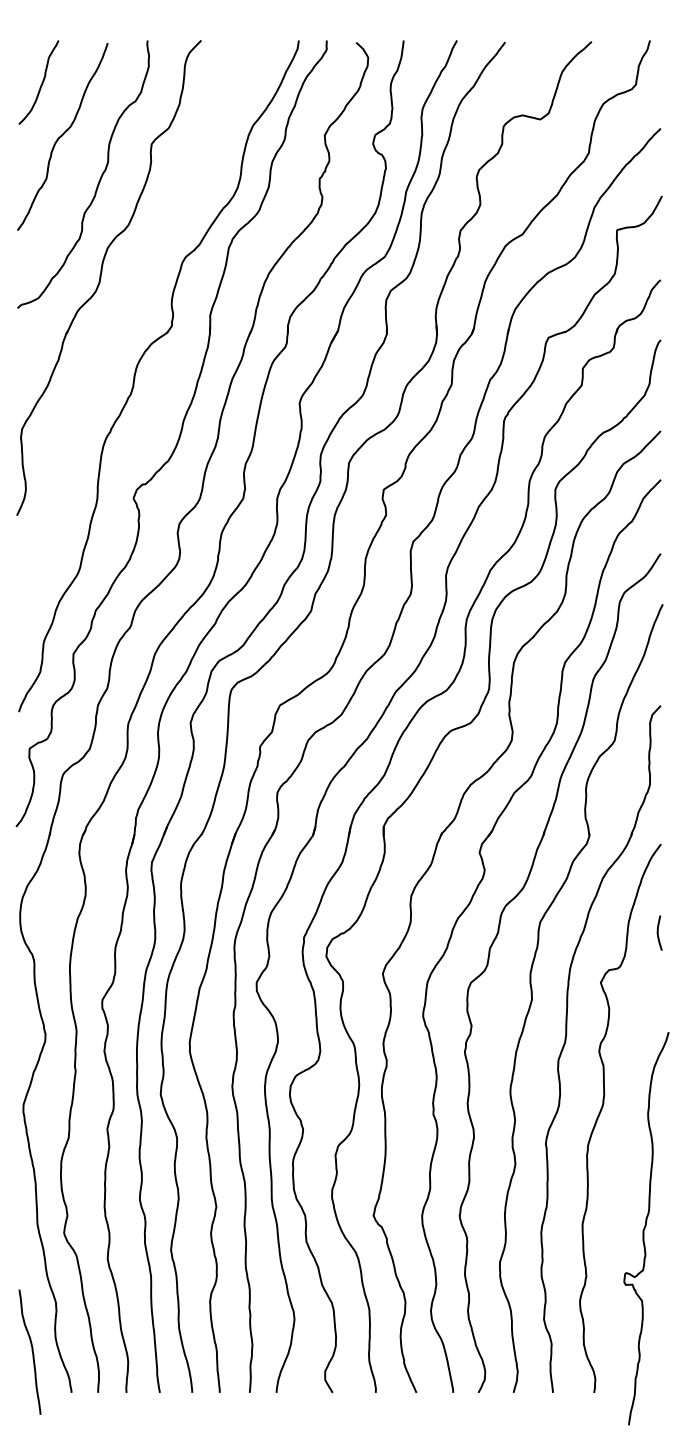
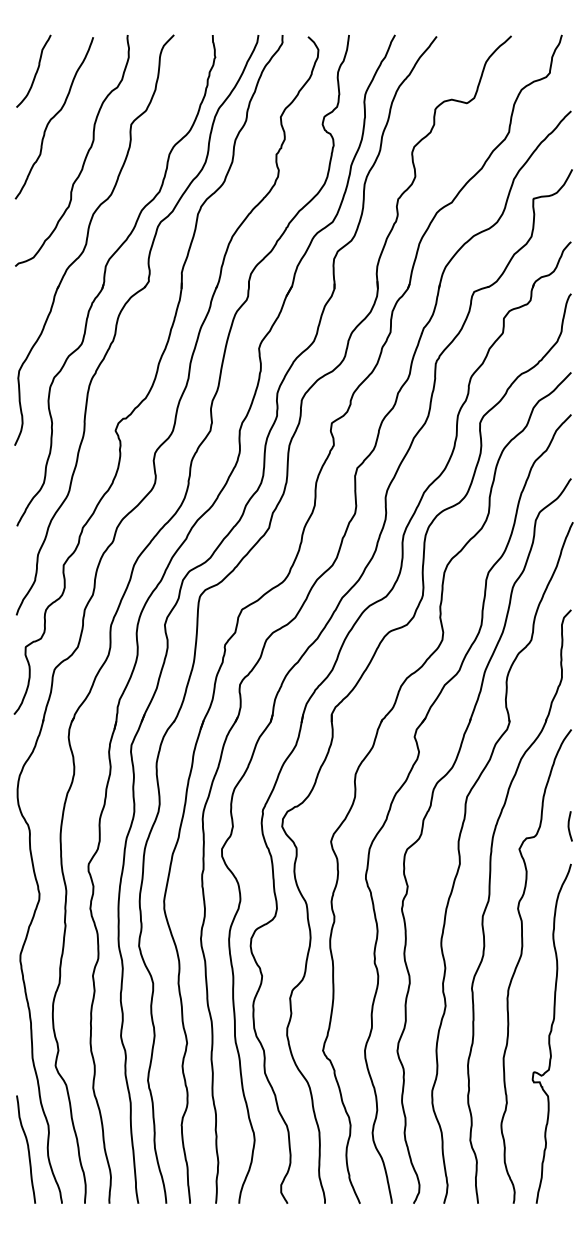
part: (121, 324) -> (105, 280), added
curve: (658, 933) -> (569, 826), moved
curve: (646, 1228) -> (551, 1033), moved
curve: (31, 1352) -> (27, 1149), moved

